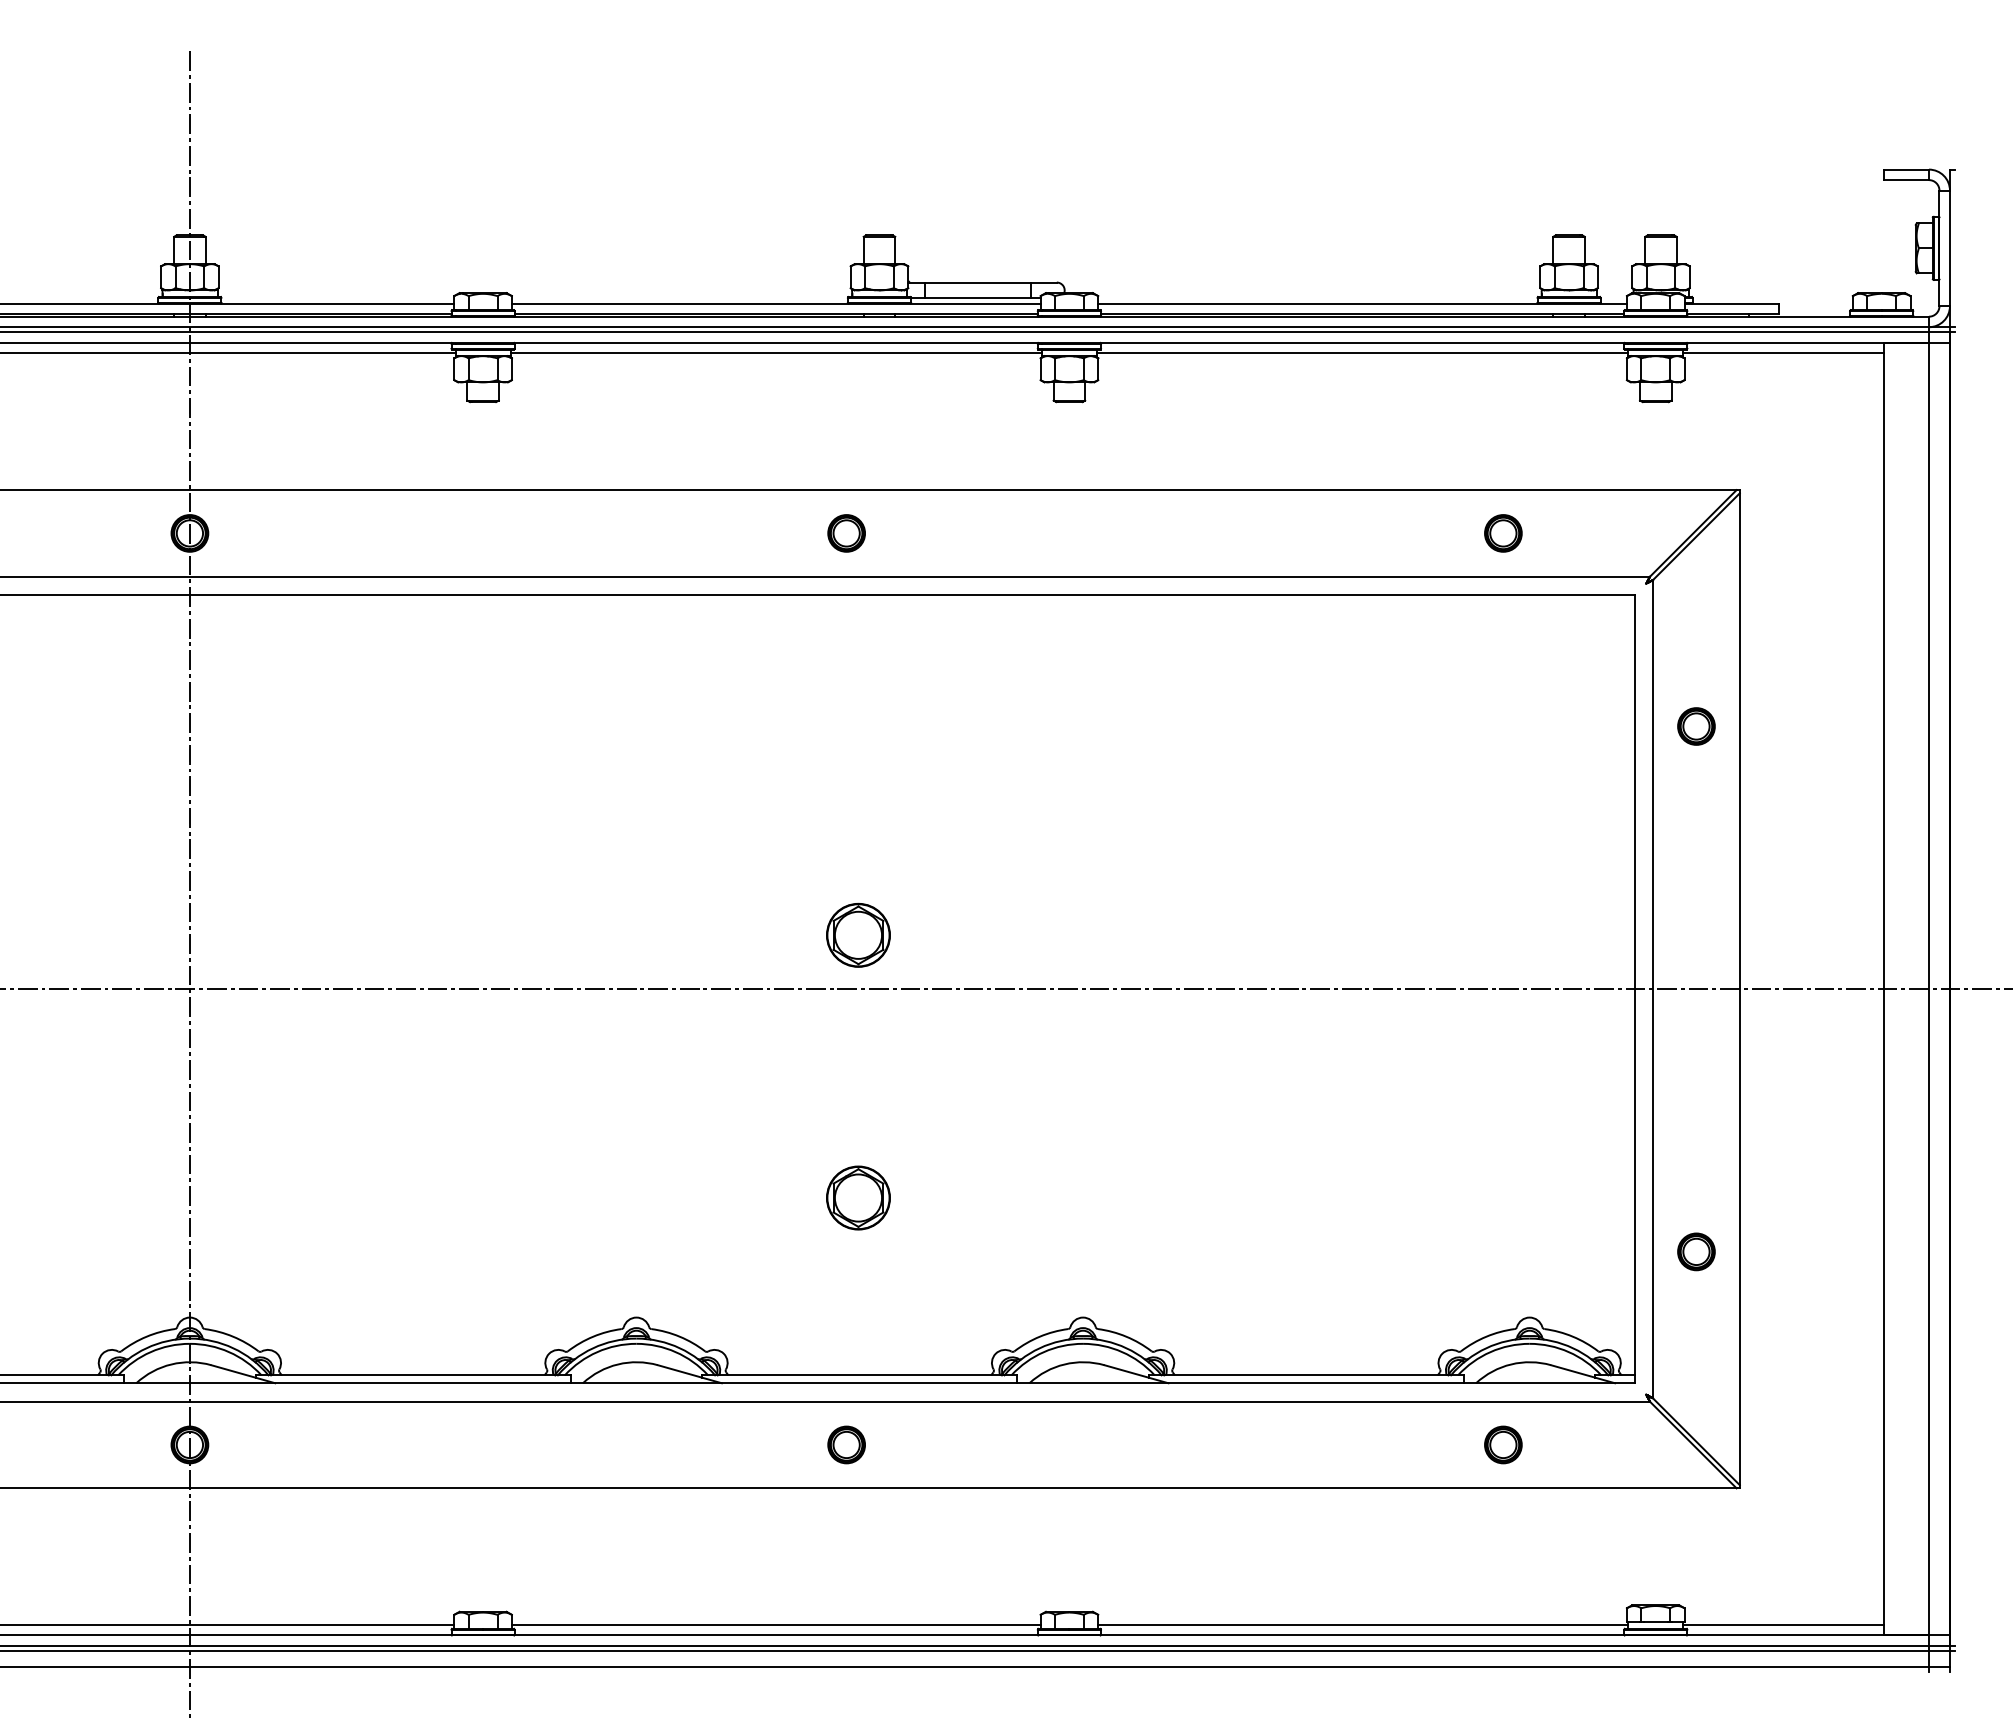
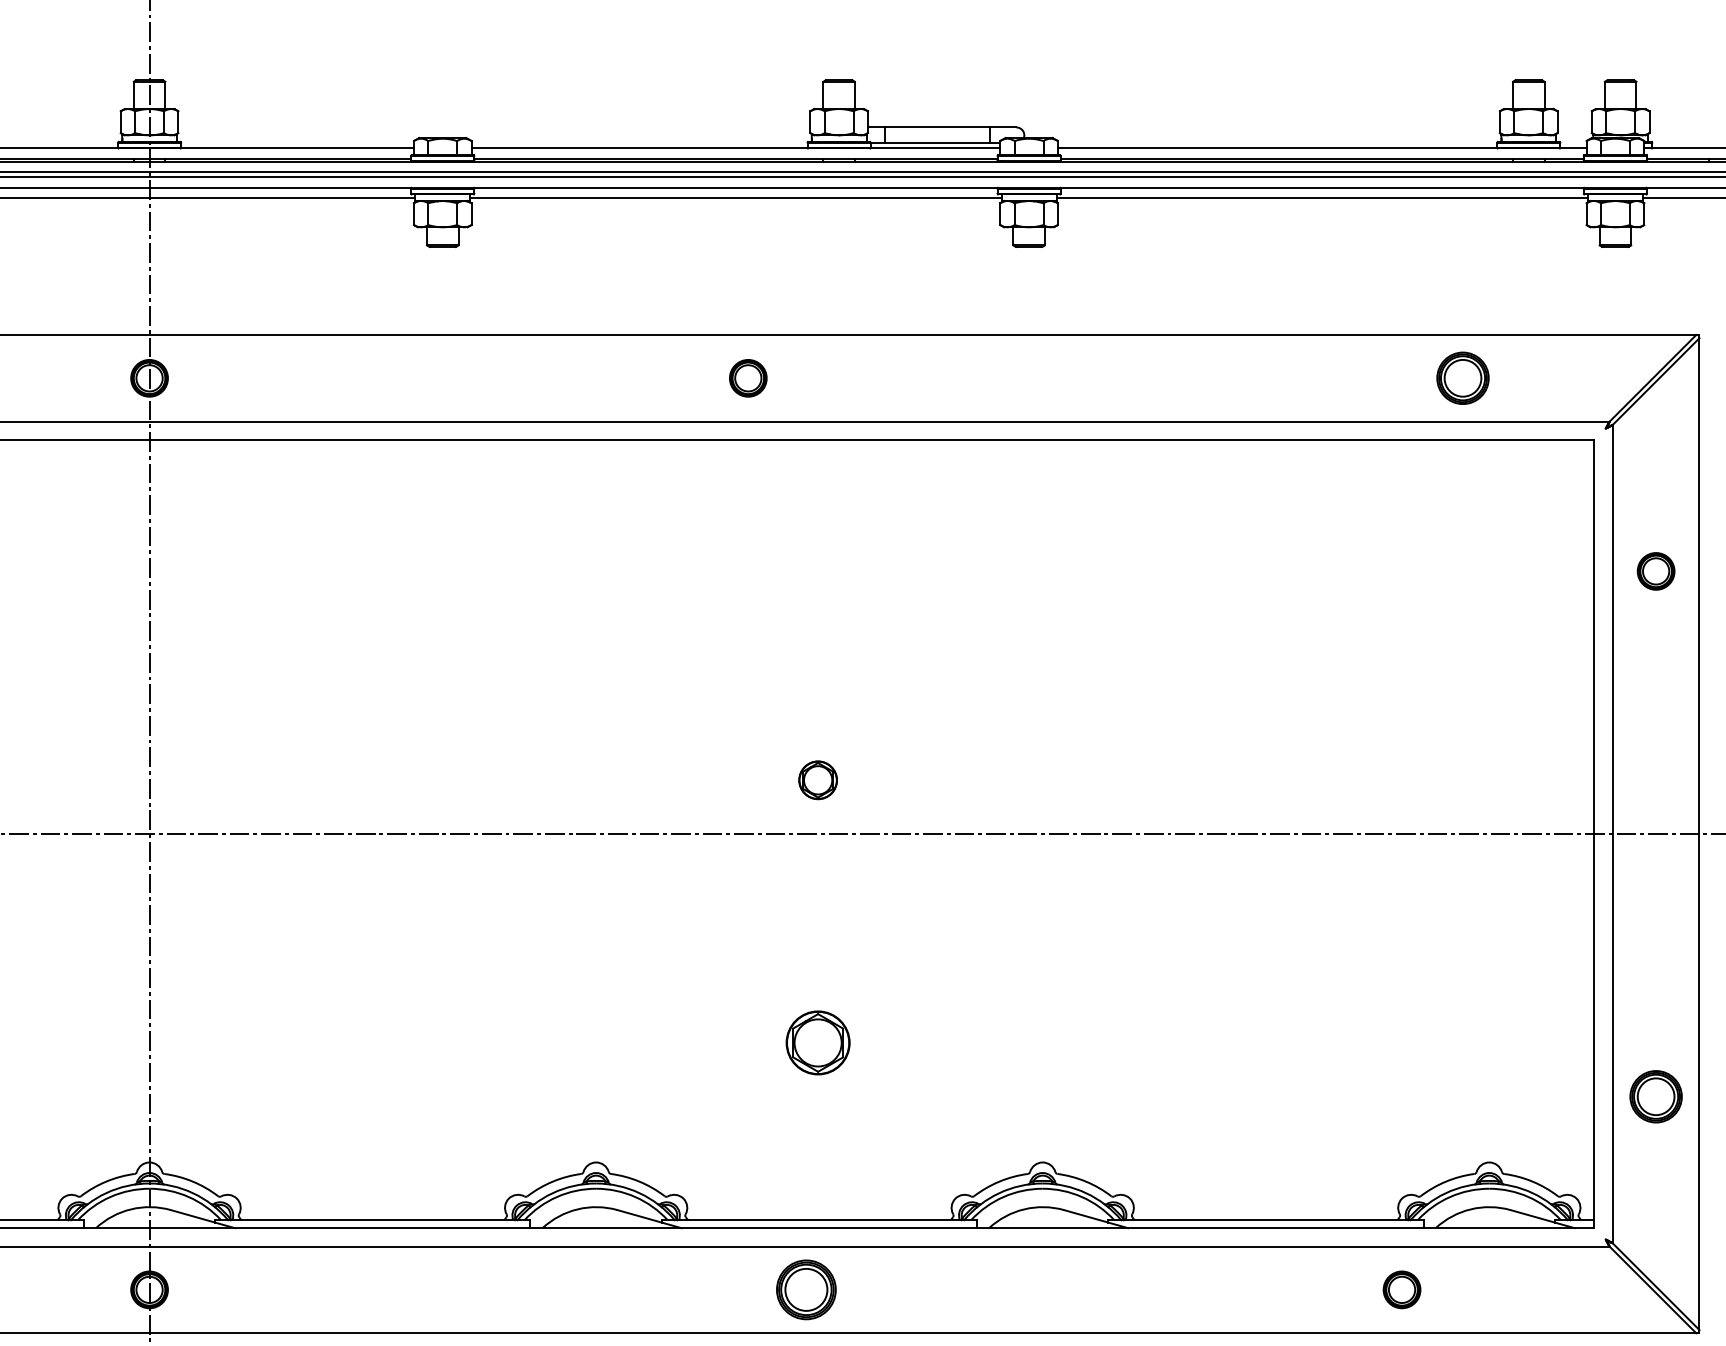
part: (846, 533) -> (748, 378), moved
part: (1503, 533) -> (1463, 378), size x1.4
part: (858, 935) -> (818, 780), size x0.6
part: (1696, 1251) -> (1656, 1096), size x1.4
part: (846, 1444) -> (806, 1289), size x1.6
part: (1503, 1444) -> (1402, 1289), moved

